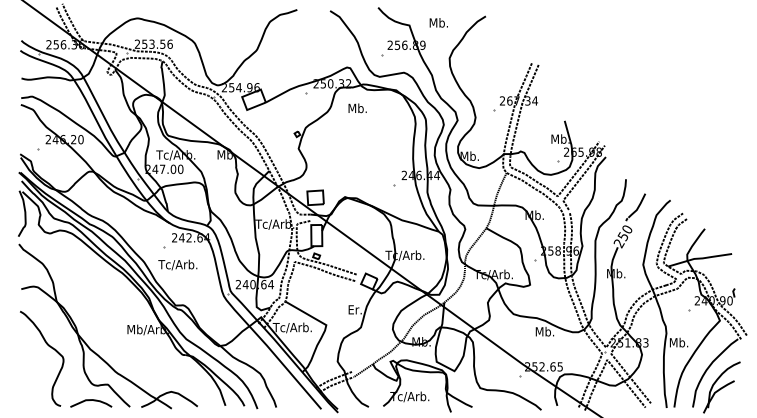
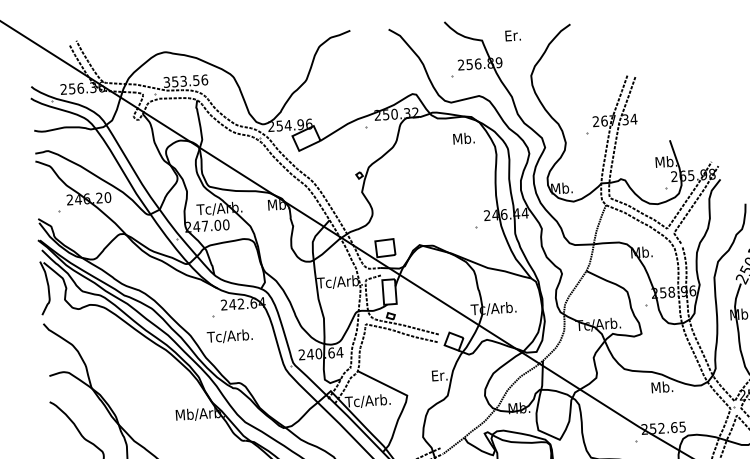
text: (438, 22) -> (515, 34), Mb. -> Er.
text: (137, 44) -> (166, 82), 253.56 -> 353.56
text: (357, 108) -> (463, 138), moved

